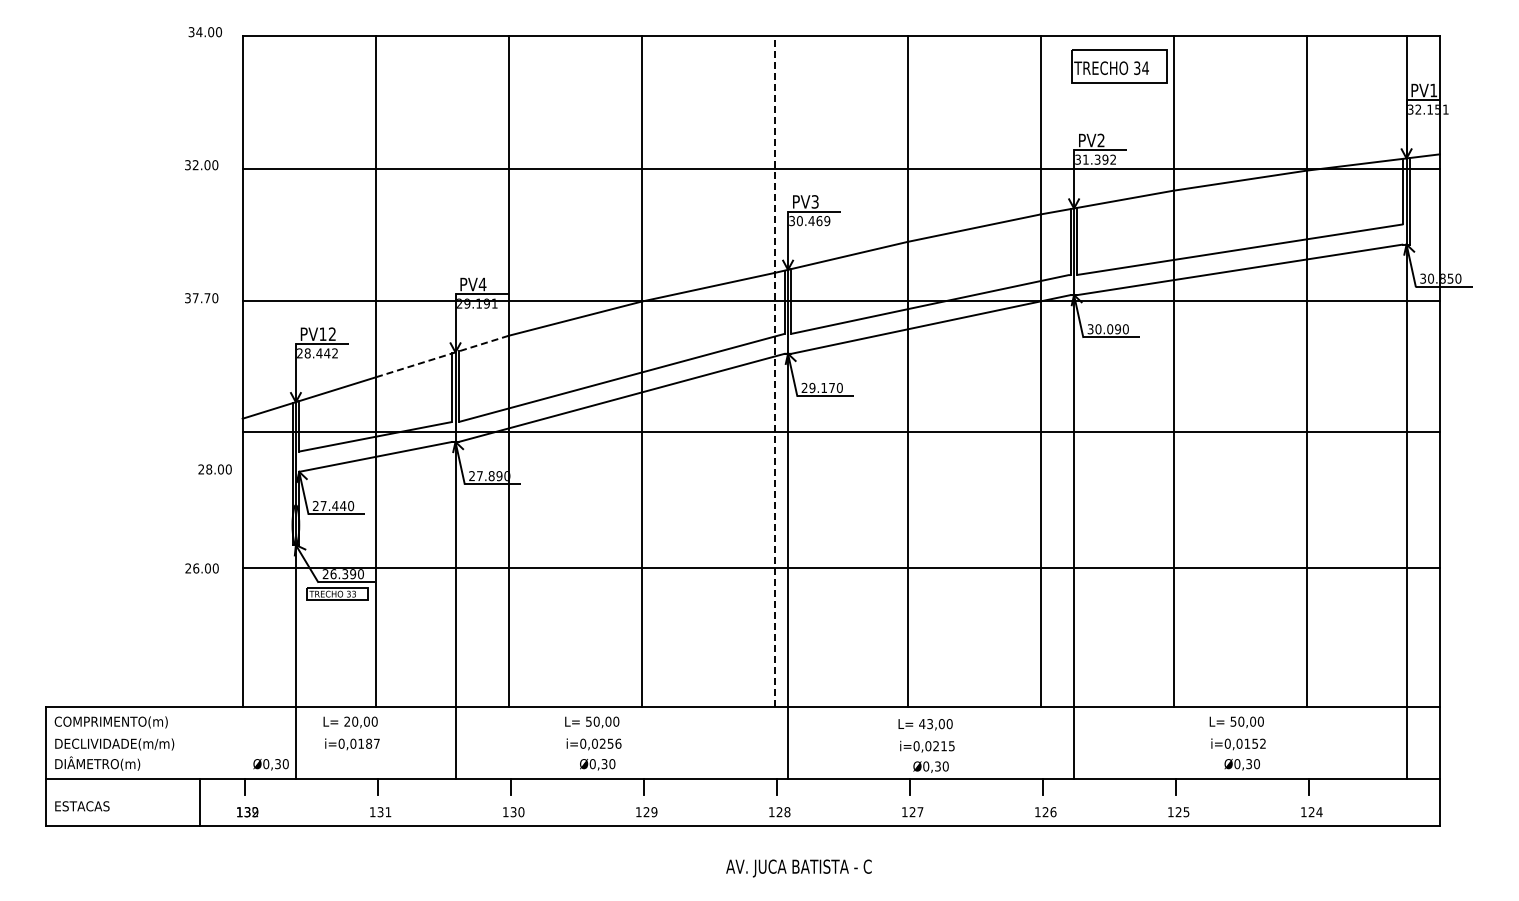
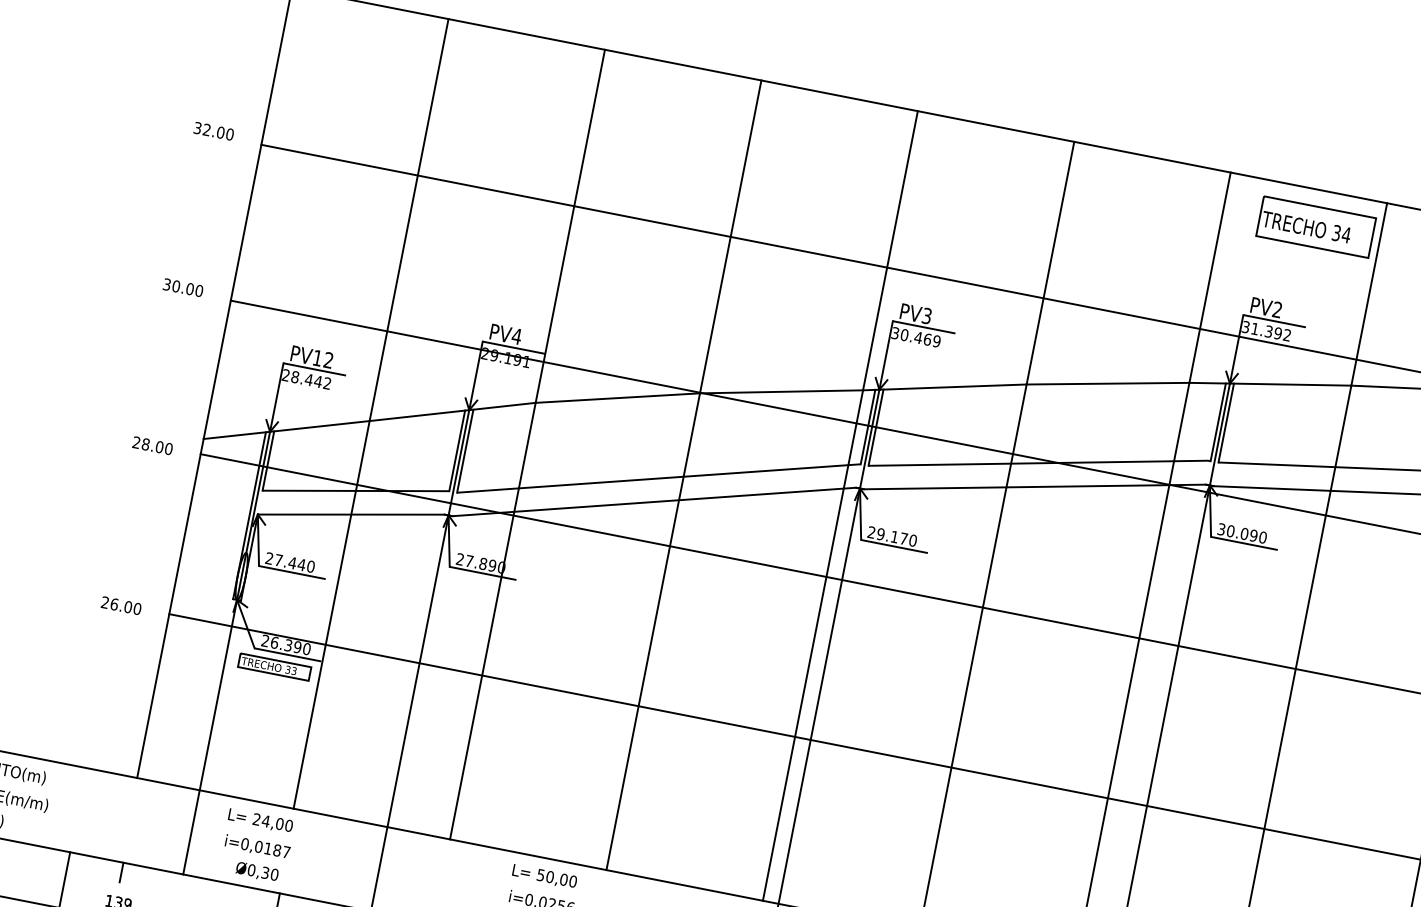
text: (201, 298) -> (182, 288), 37.70 -> 30.00
line: (442, 356) -> (453, 411), dashed -> solid
line: (774, 371) -> (840, 506), dashed -> solid
text: (214, 469) -> (152, 445), moved
text: (354, 721) -> (265, 820), 20,00 -> 24,00
text: (270, 764) -> (256, 871), moved

